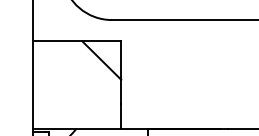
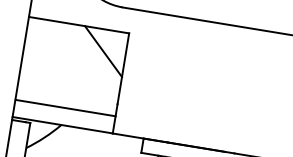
line: (77, 114) -> (65, 108), added

